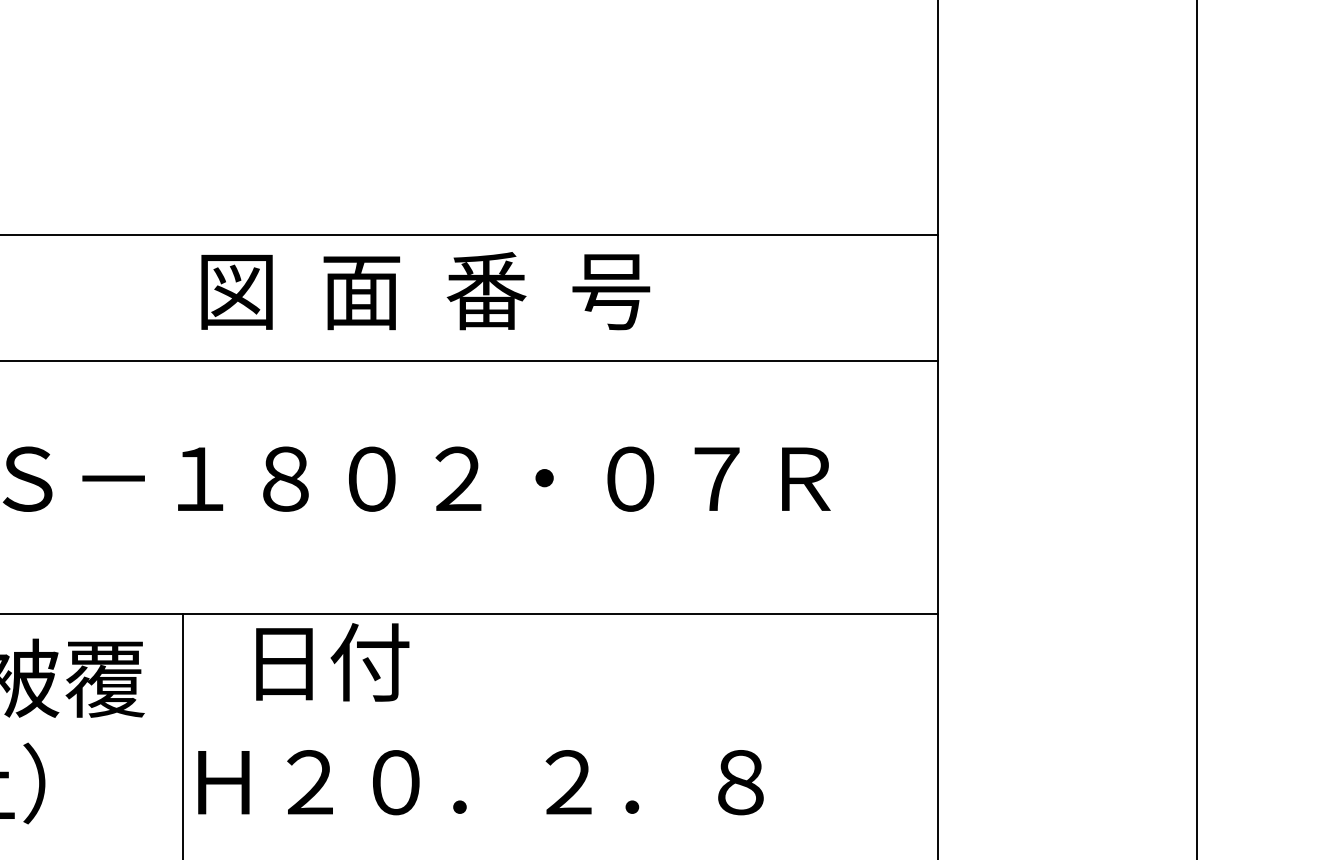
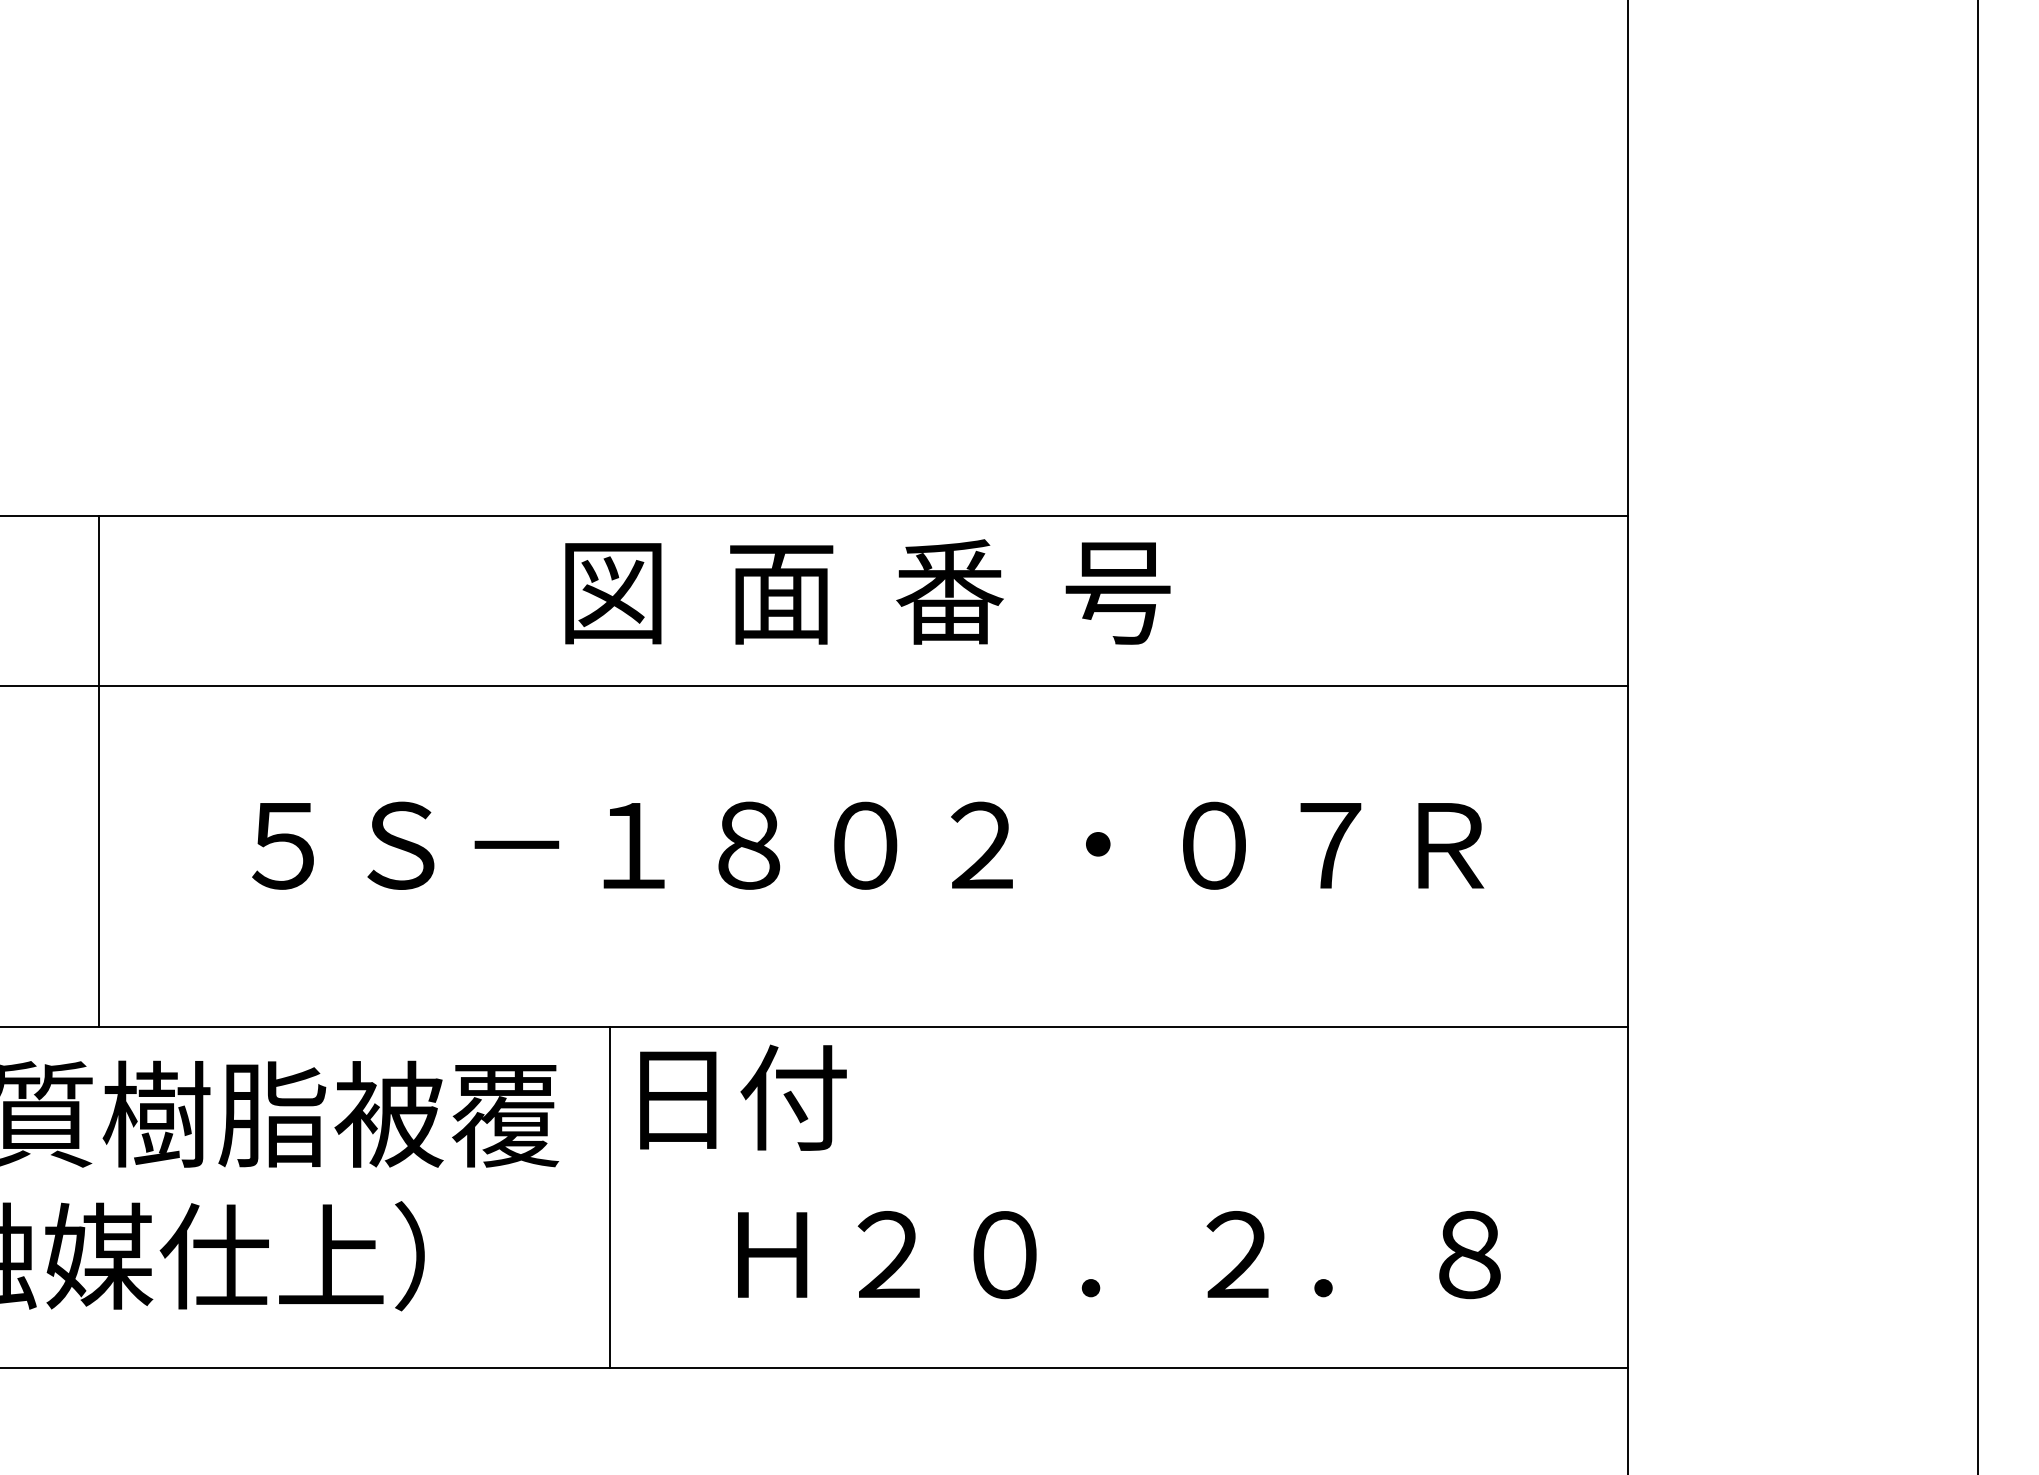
text: (425, 290) -> (867, 591), moved
text: (332, 662) -> (743, 1097), moved
text: (481, 782) -> (1119, 1255), moved

